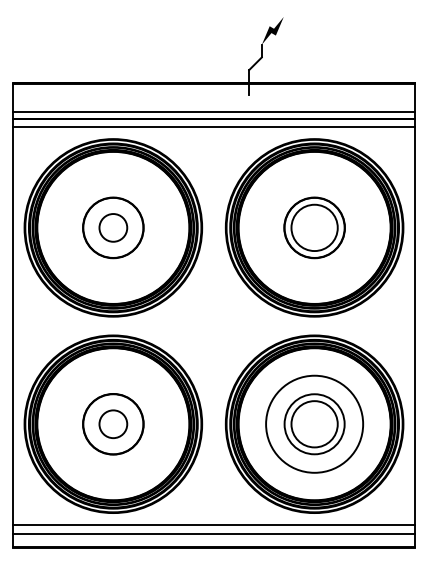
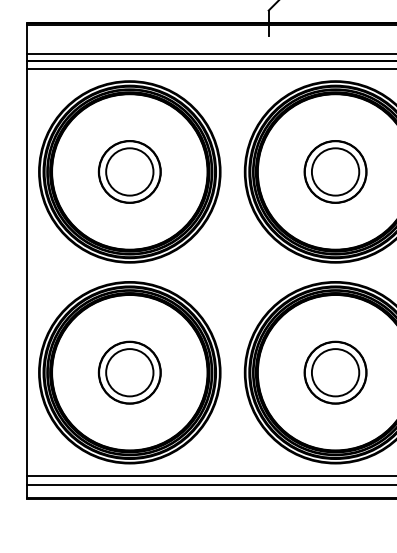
circle: (113, 227) -> (129, 171), size x1.67
circle: (314, 423) -> (335, 371), size x0.62
circle: (113, 424) -> (129, 372), size x1.67

